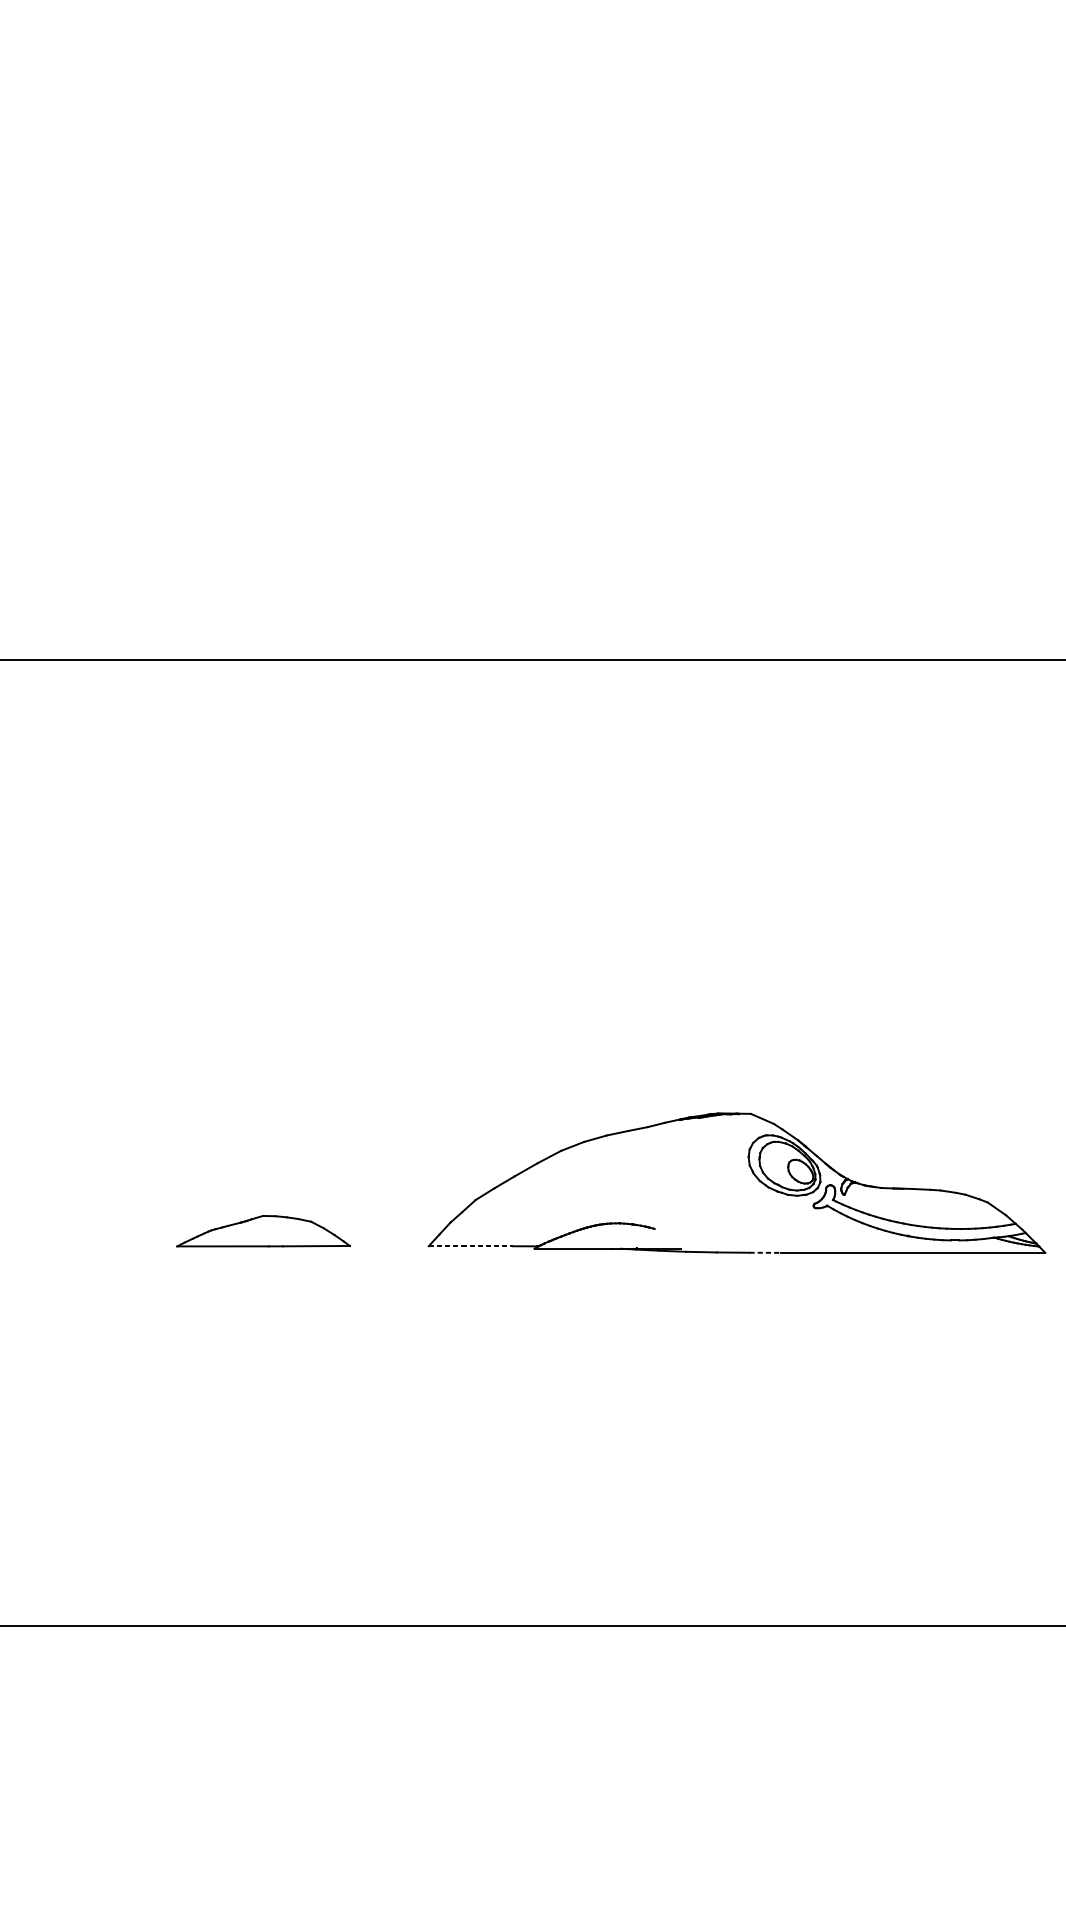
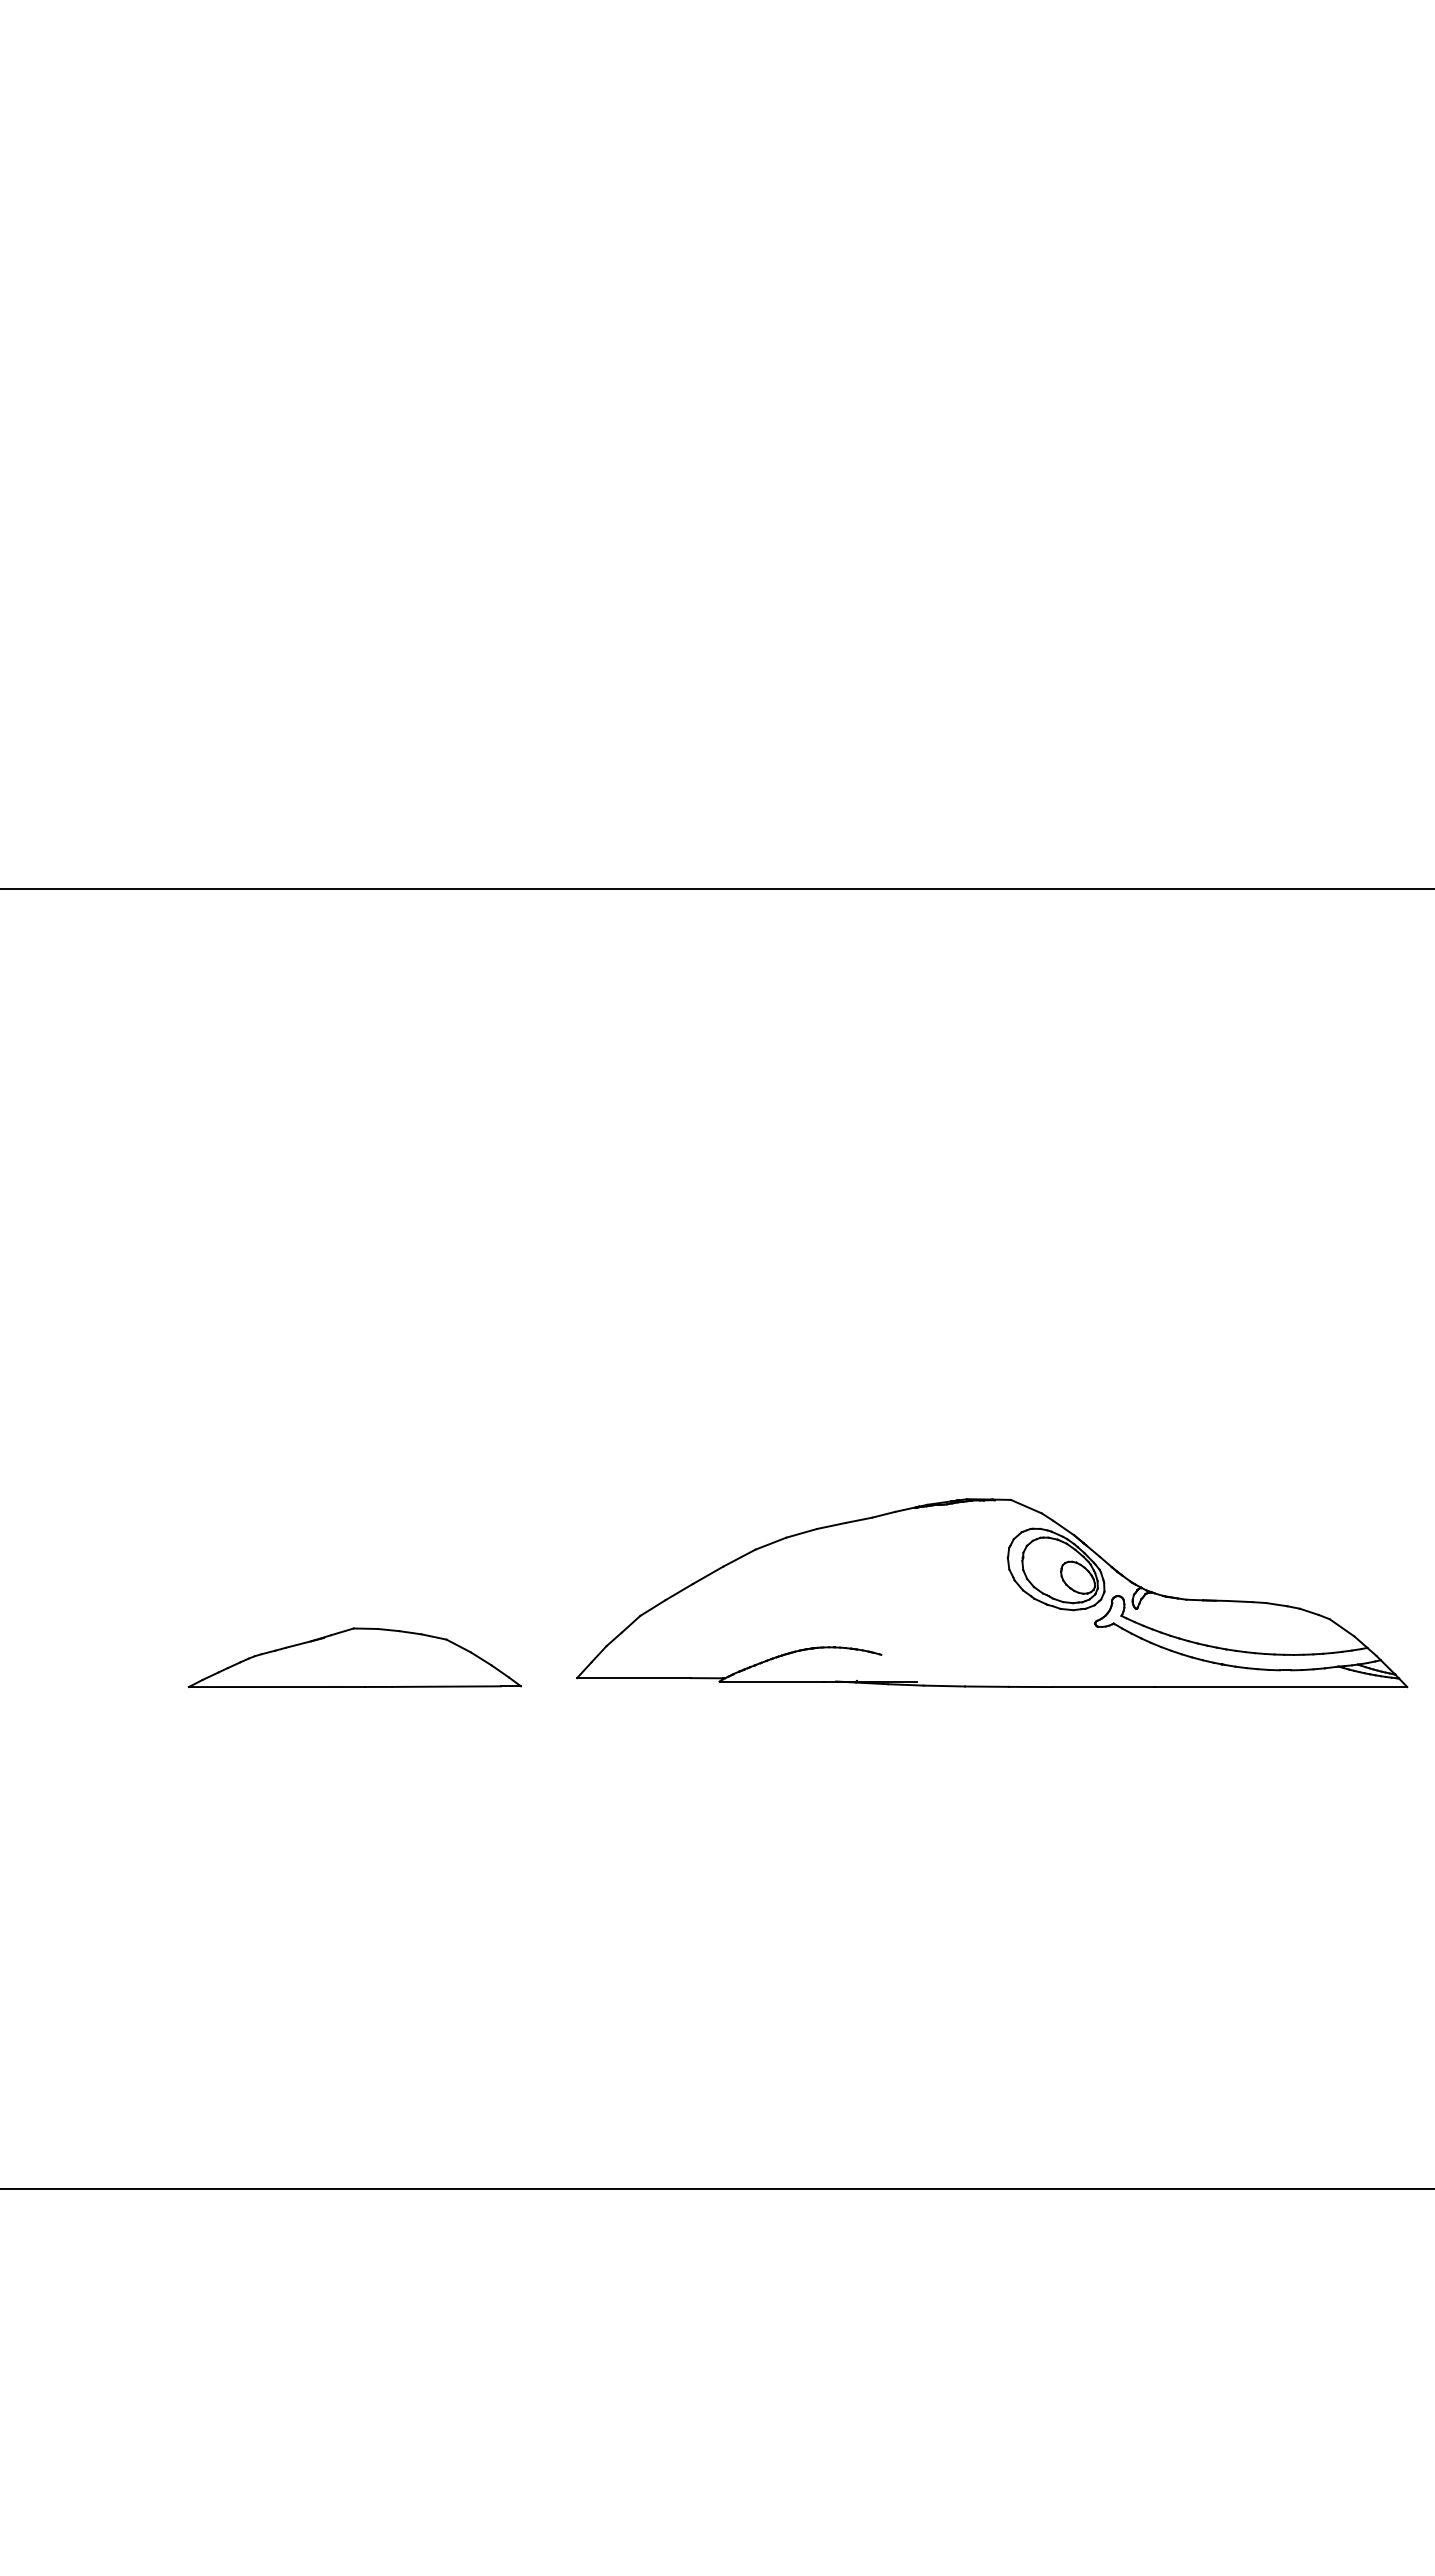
part: (263, 1230) -> (354, 1657), size x1.43
line: (470, 1246) -> (633, 1678), dashed -> solid
line: (765, 1252) -> (1030, 1686), dashed -> solid

